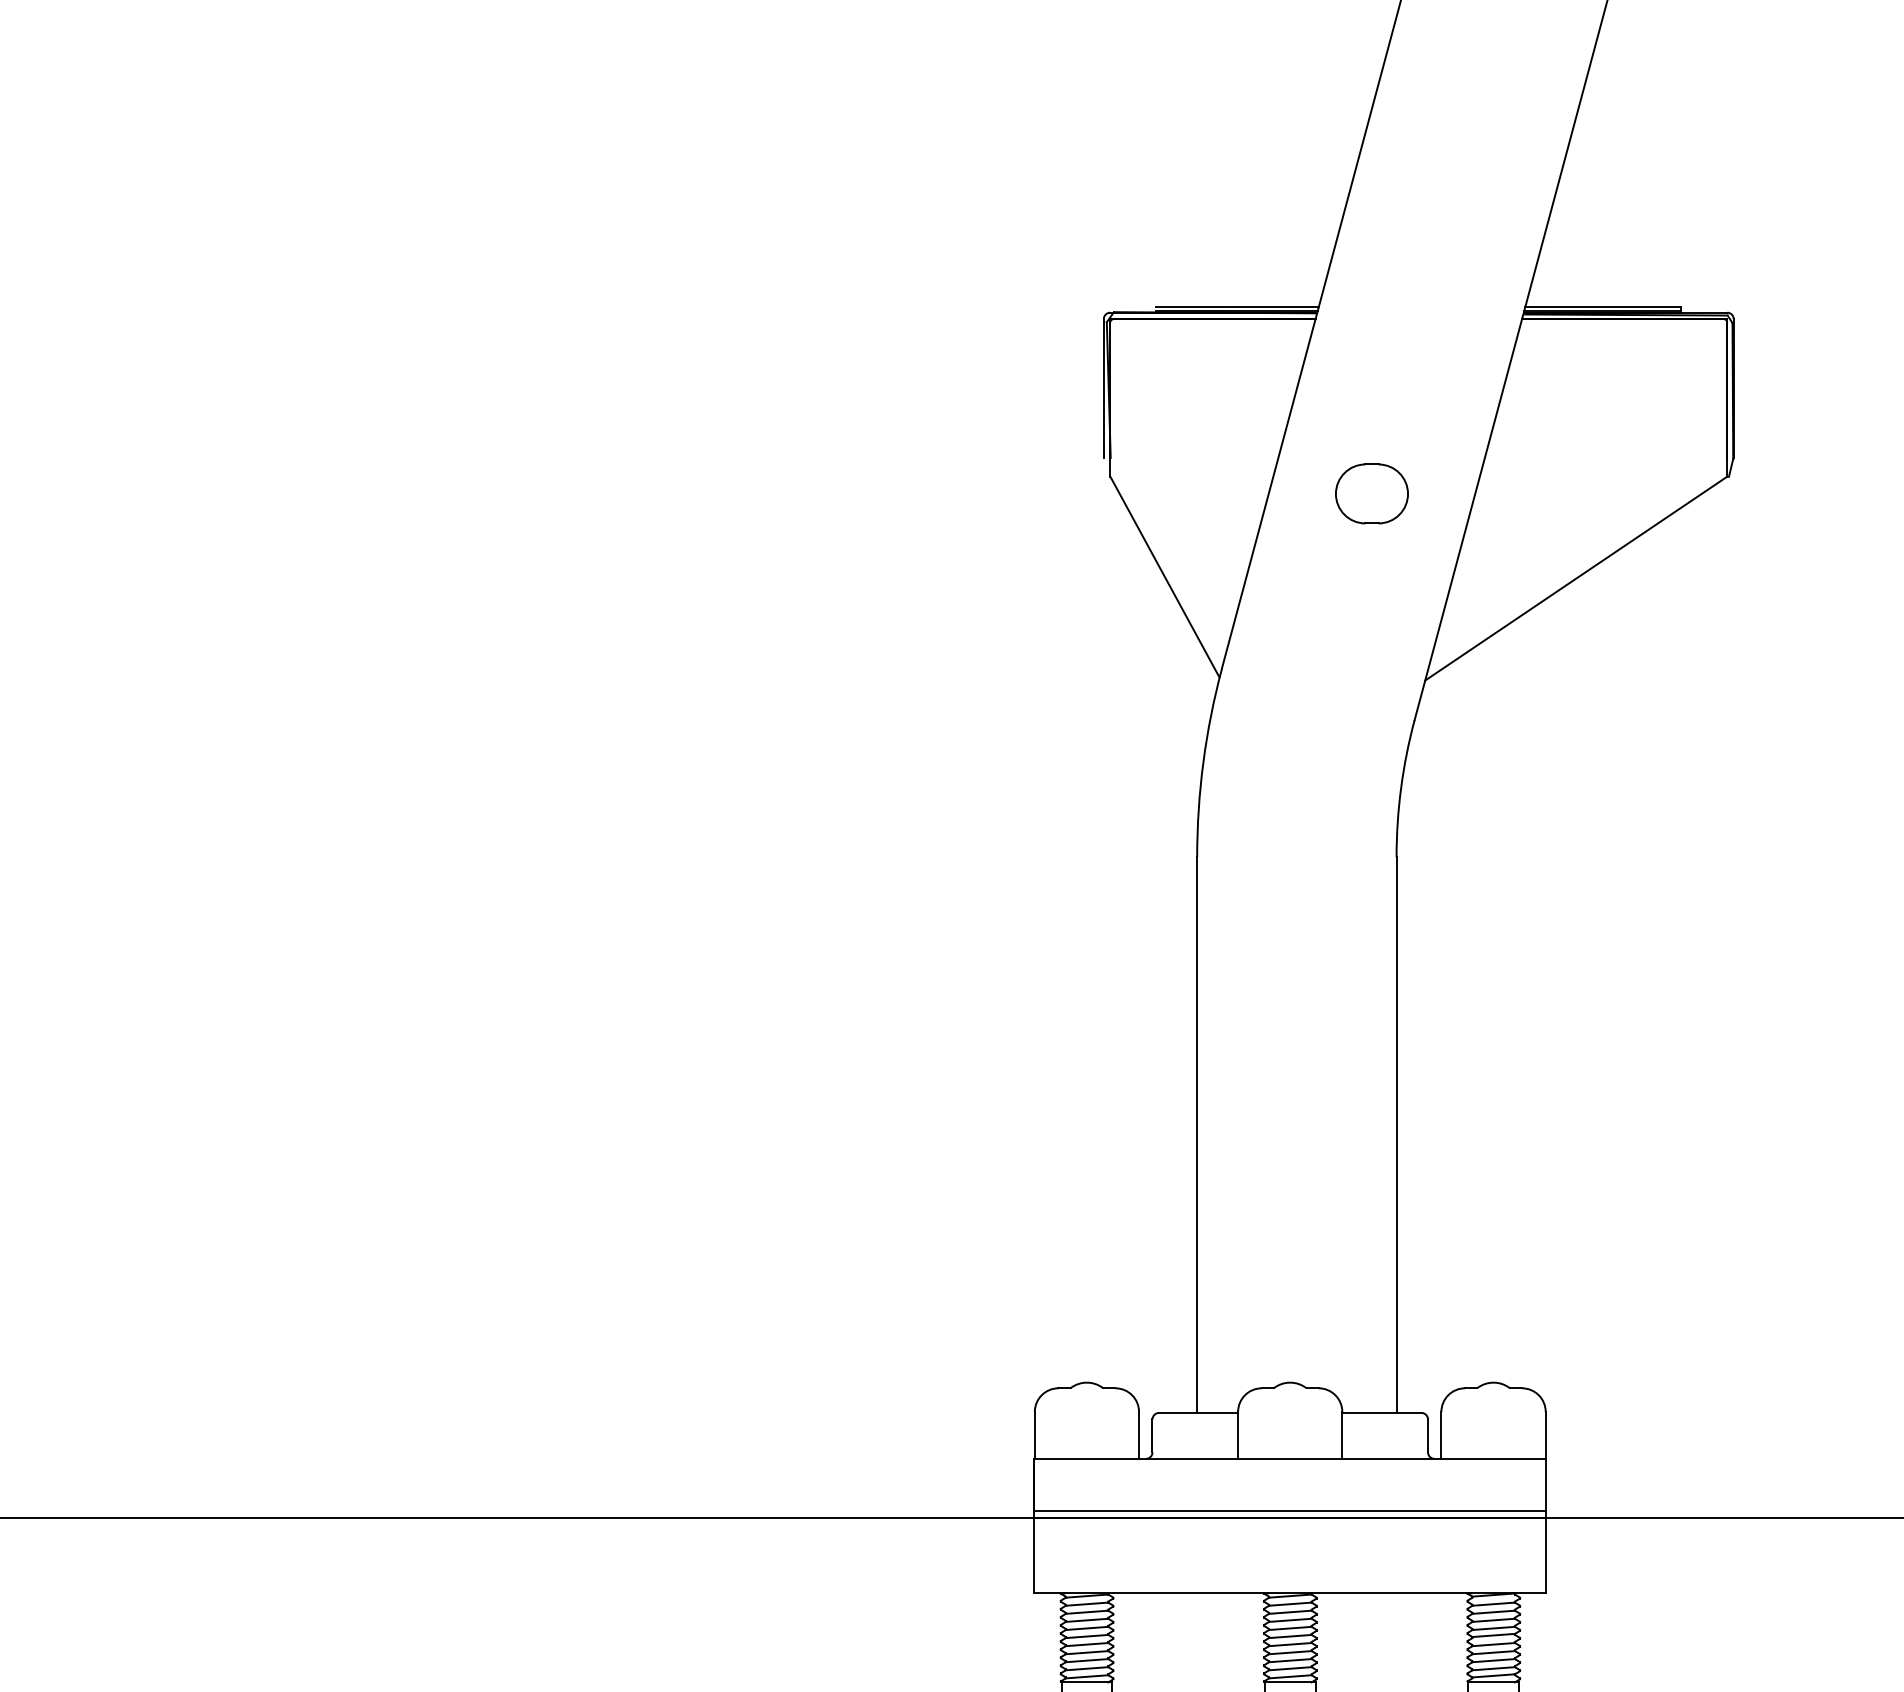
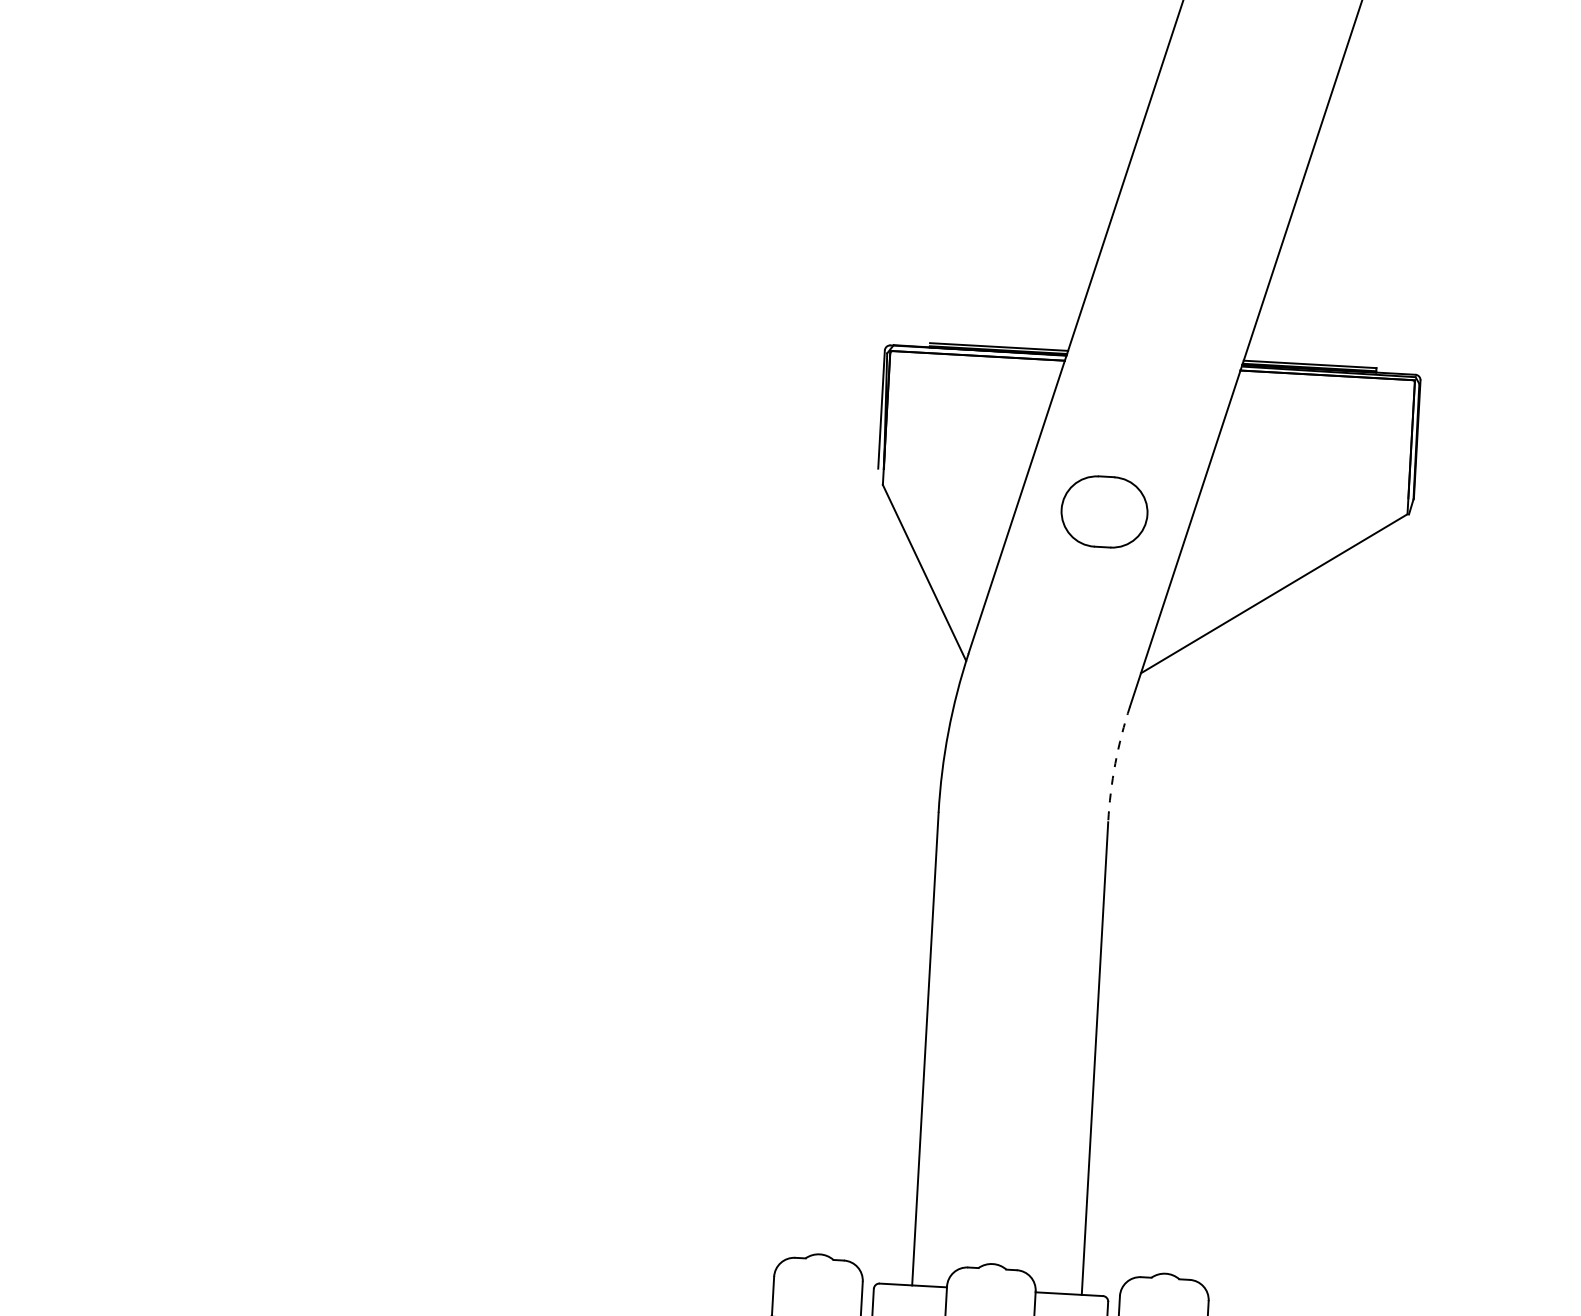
part: (1371, 493) -> (1104, 511), size x1.4
arc: (1401, 788) -> (1115, 763), solid -> dashed

